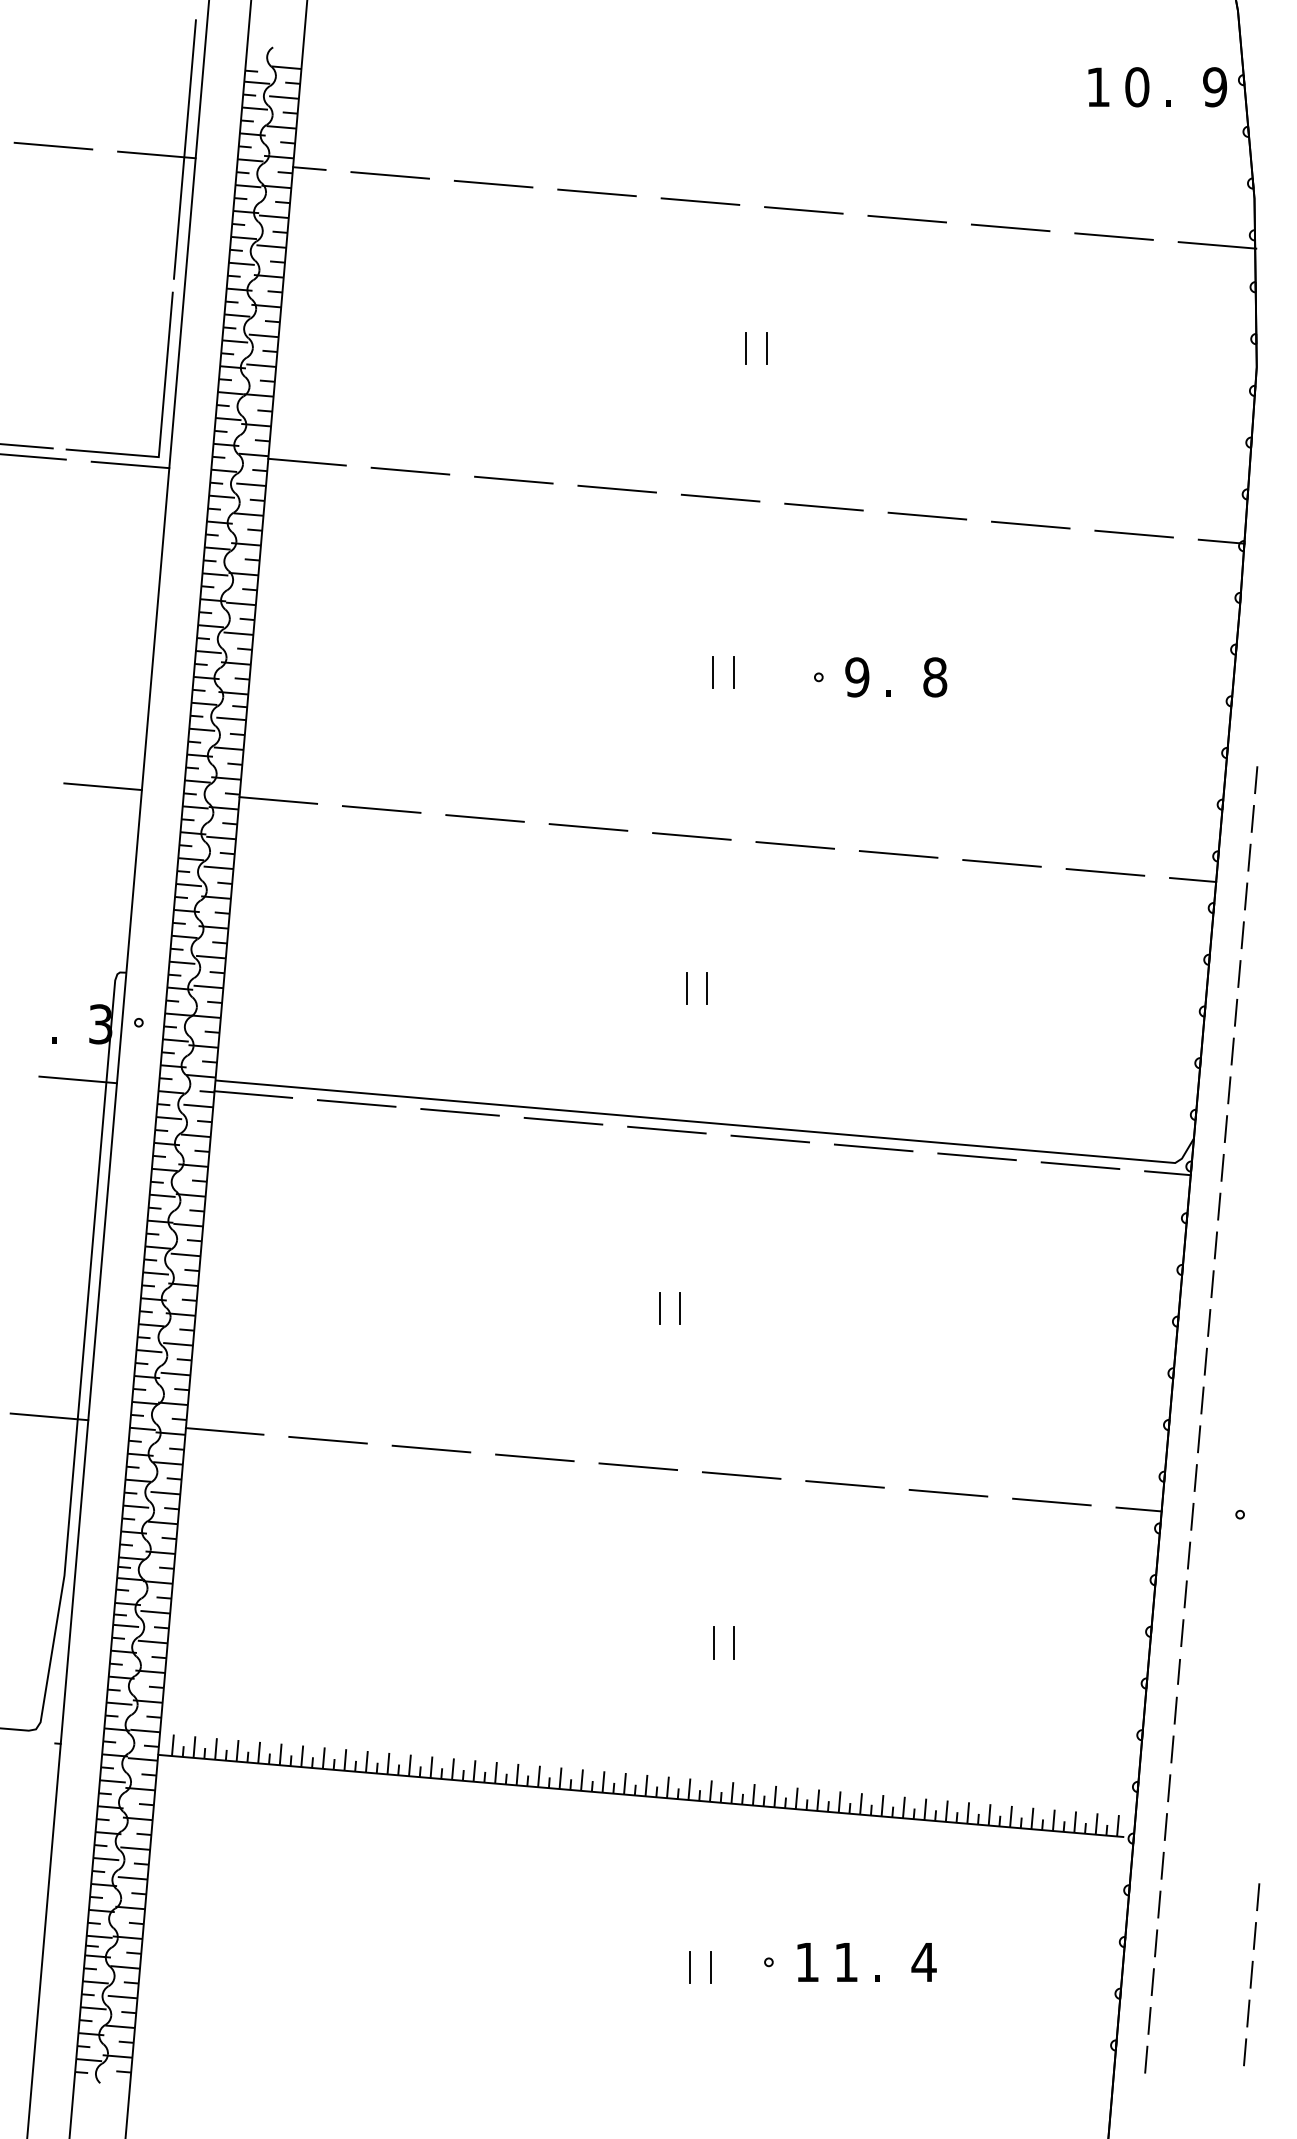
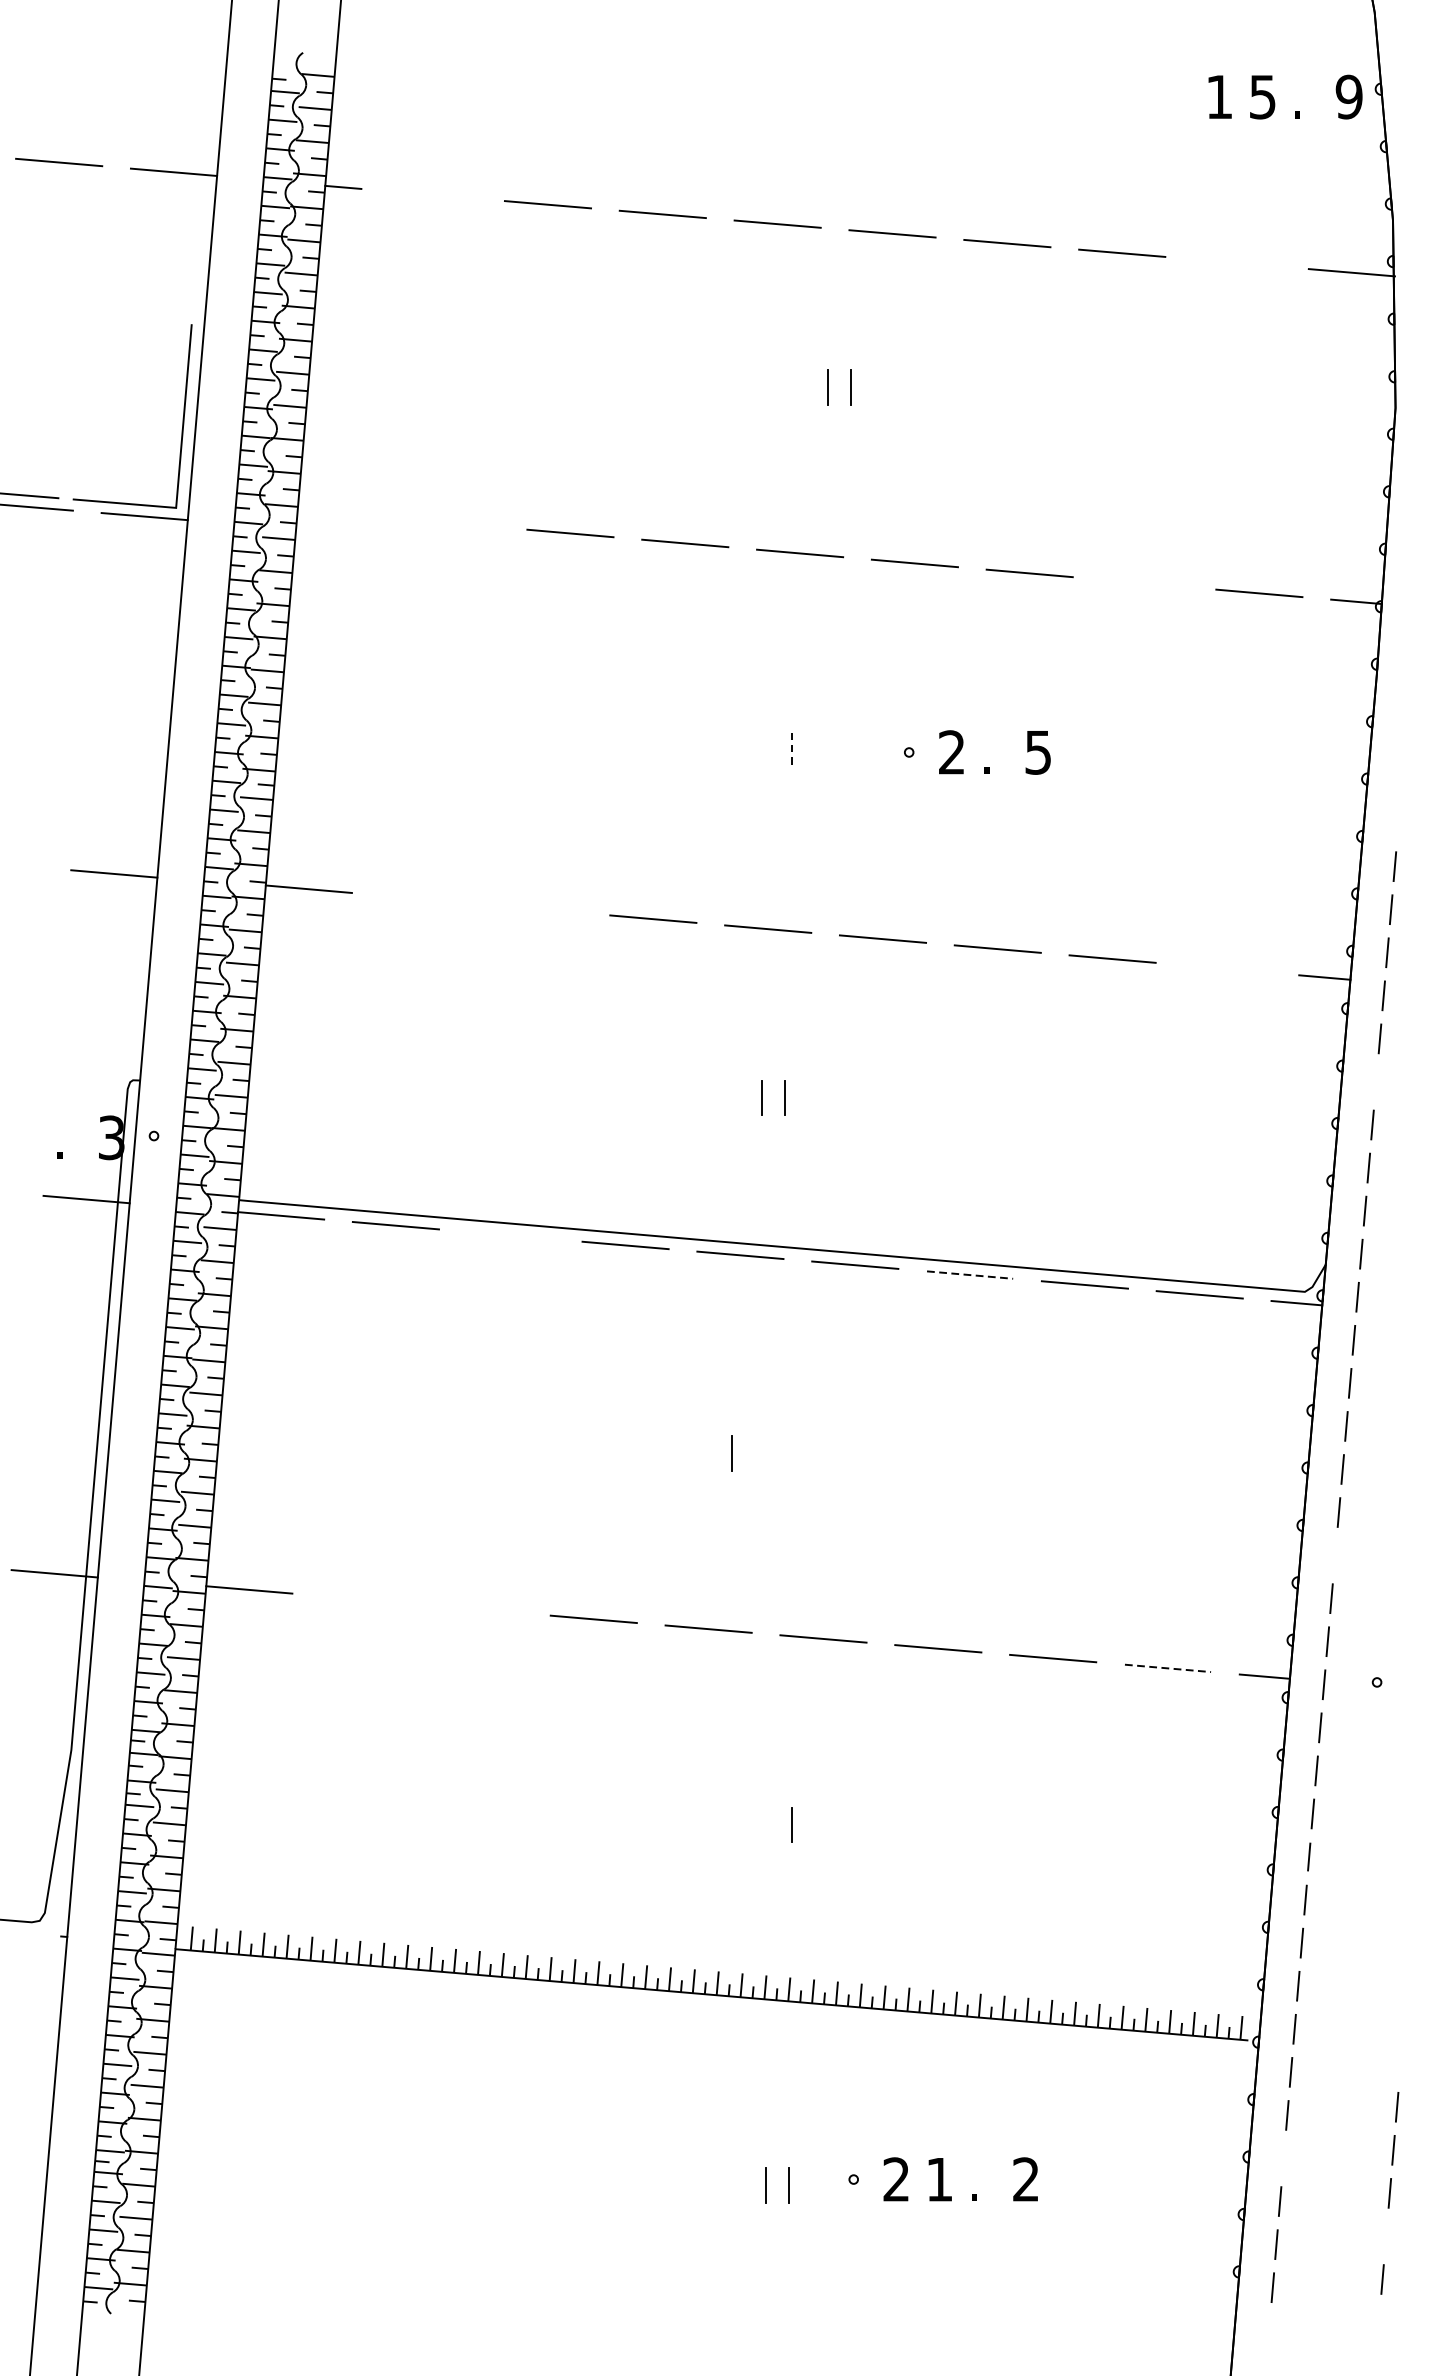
text: (1137, 87) -> (1263, 97), 0 -> 5
line: (184, 149) -> (204, 166), removed
line: (389, 175) -> (432, 195), removed
line: (1113, 236) -> (1236, 262), removed
line: (306, 461) -> (340, 512), removed
line: (410, 470) -> (455, 522), removed
line: (1030, 524) -> (1144, 582), removed
line: (713, 672) -> (792, 747), solid -> dashed
line: (733, 672) -> (814, 747), removed
text: (857, 677) -> (952, 752), 9 -> 2
text: (935, 677) -> (1038, 752), 8 -> 5
line: (381, 809) -> (423, 899), removed
line: (484, 818) -> (537, 909), removed
line: (1105, 872) -> (1227, 969), removed
line: (1239, 973) -> (1376, 1081), removed
line: (459, 1112) -> (510, 1235), removed
line: (873, 1147) -> (969, 1274), solid -> dashed
line: (679, 1308) -> (754, 1453), removed
line: (1202, 1400) -> (1335, 1555), removed
line: (327, 1439) -> (363, 1598), removed
line: (431, 1448) -> (478, 1608), removed
line: (1051, 1502) -> (1167, 1668), solid -> dashed
line: (734, 1642) -> (815, 1824), removed
line: (1156, 1943) -> (1284, 2158), removed
text: (806, 1961) -> (895, 2178), 1 -> 2
text: (923, 1961) -> (1025, 2178), 4 -> 2
line: (1248, 2013) -> (1386, 2236), removed

